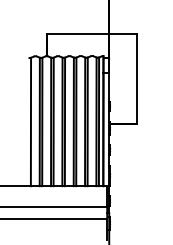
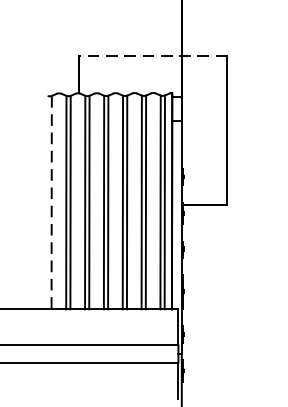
line: (91, 33) -> (152, 55), solid -> dashed
line: (30, 122) -> (50, 203), solid -> dashed

